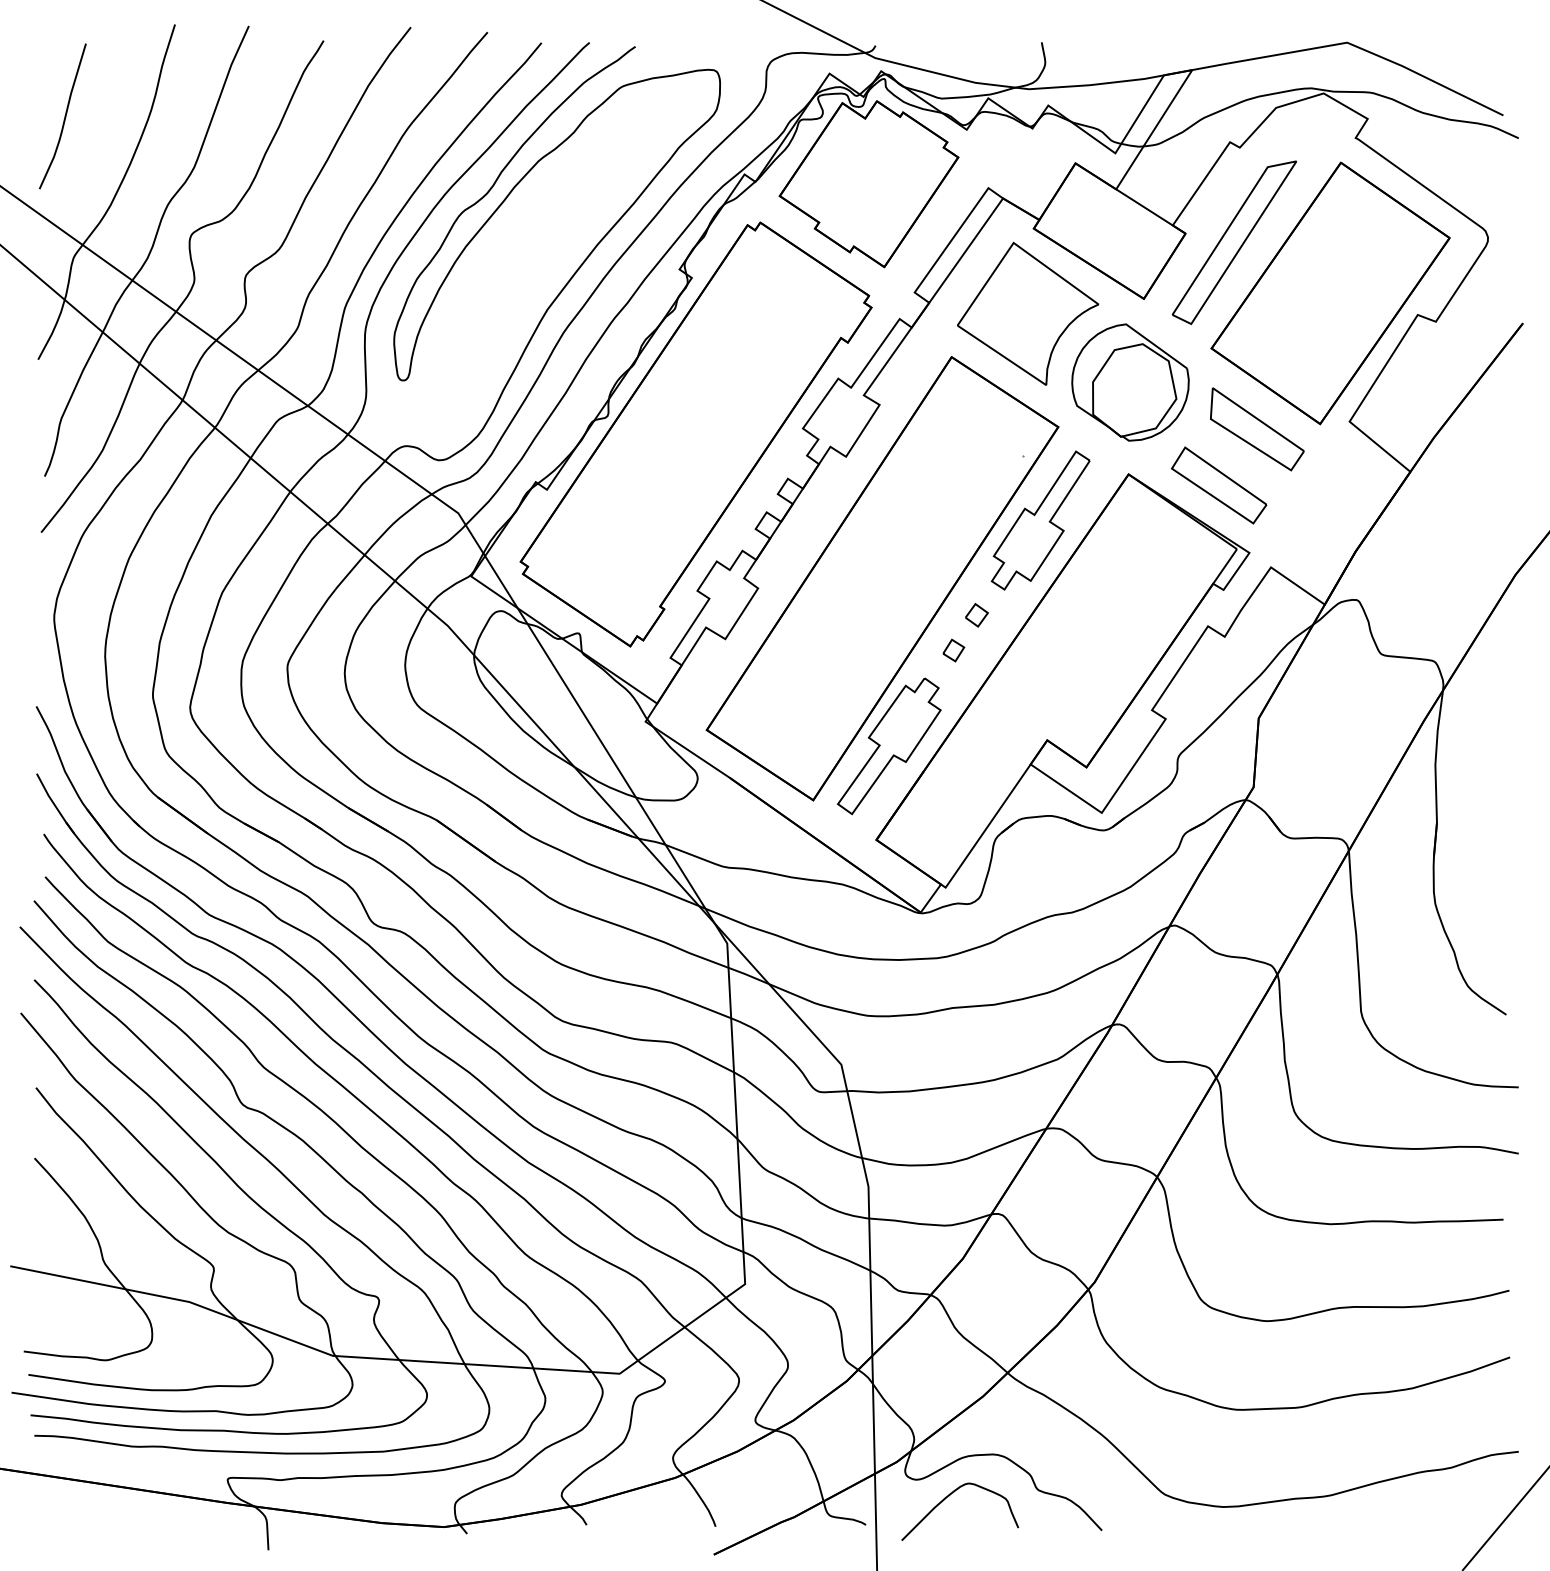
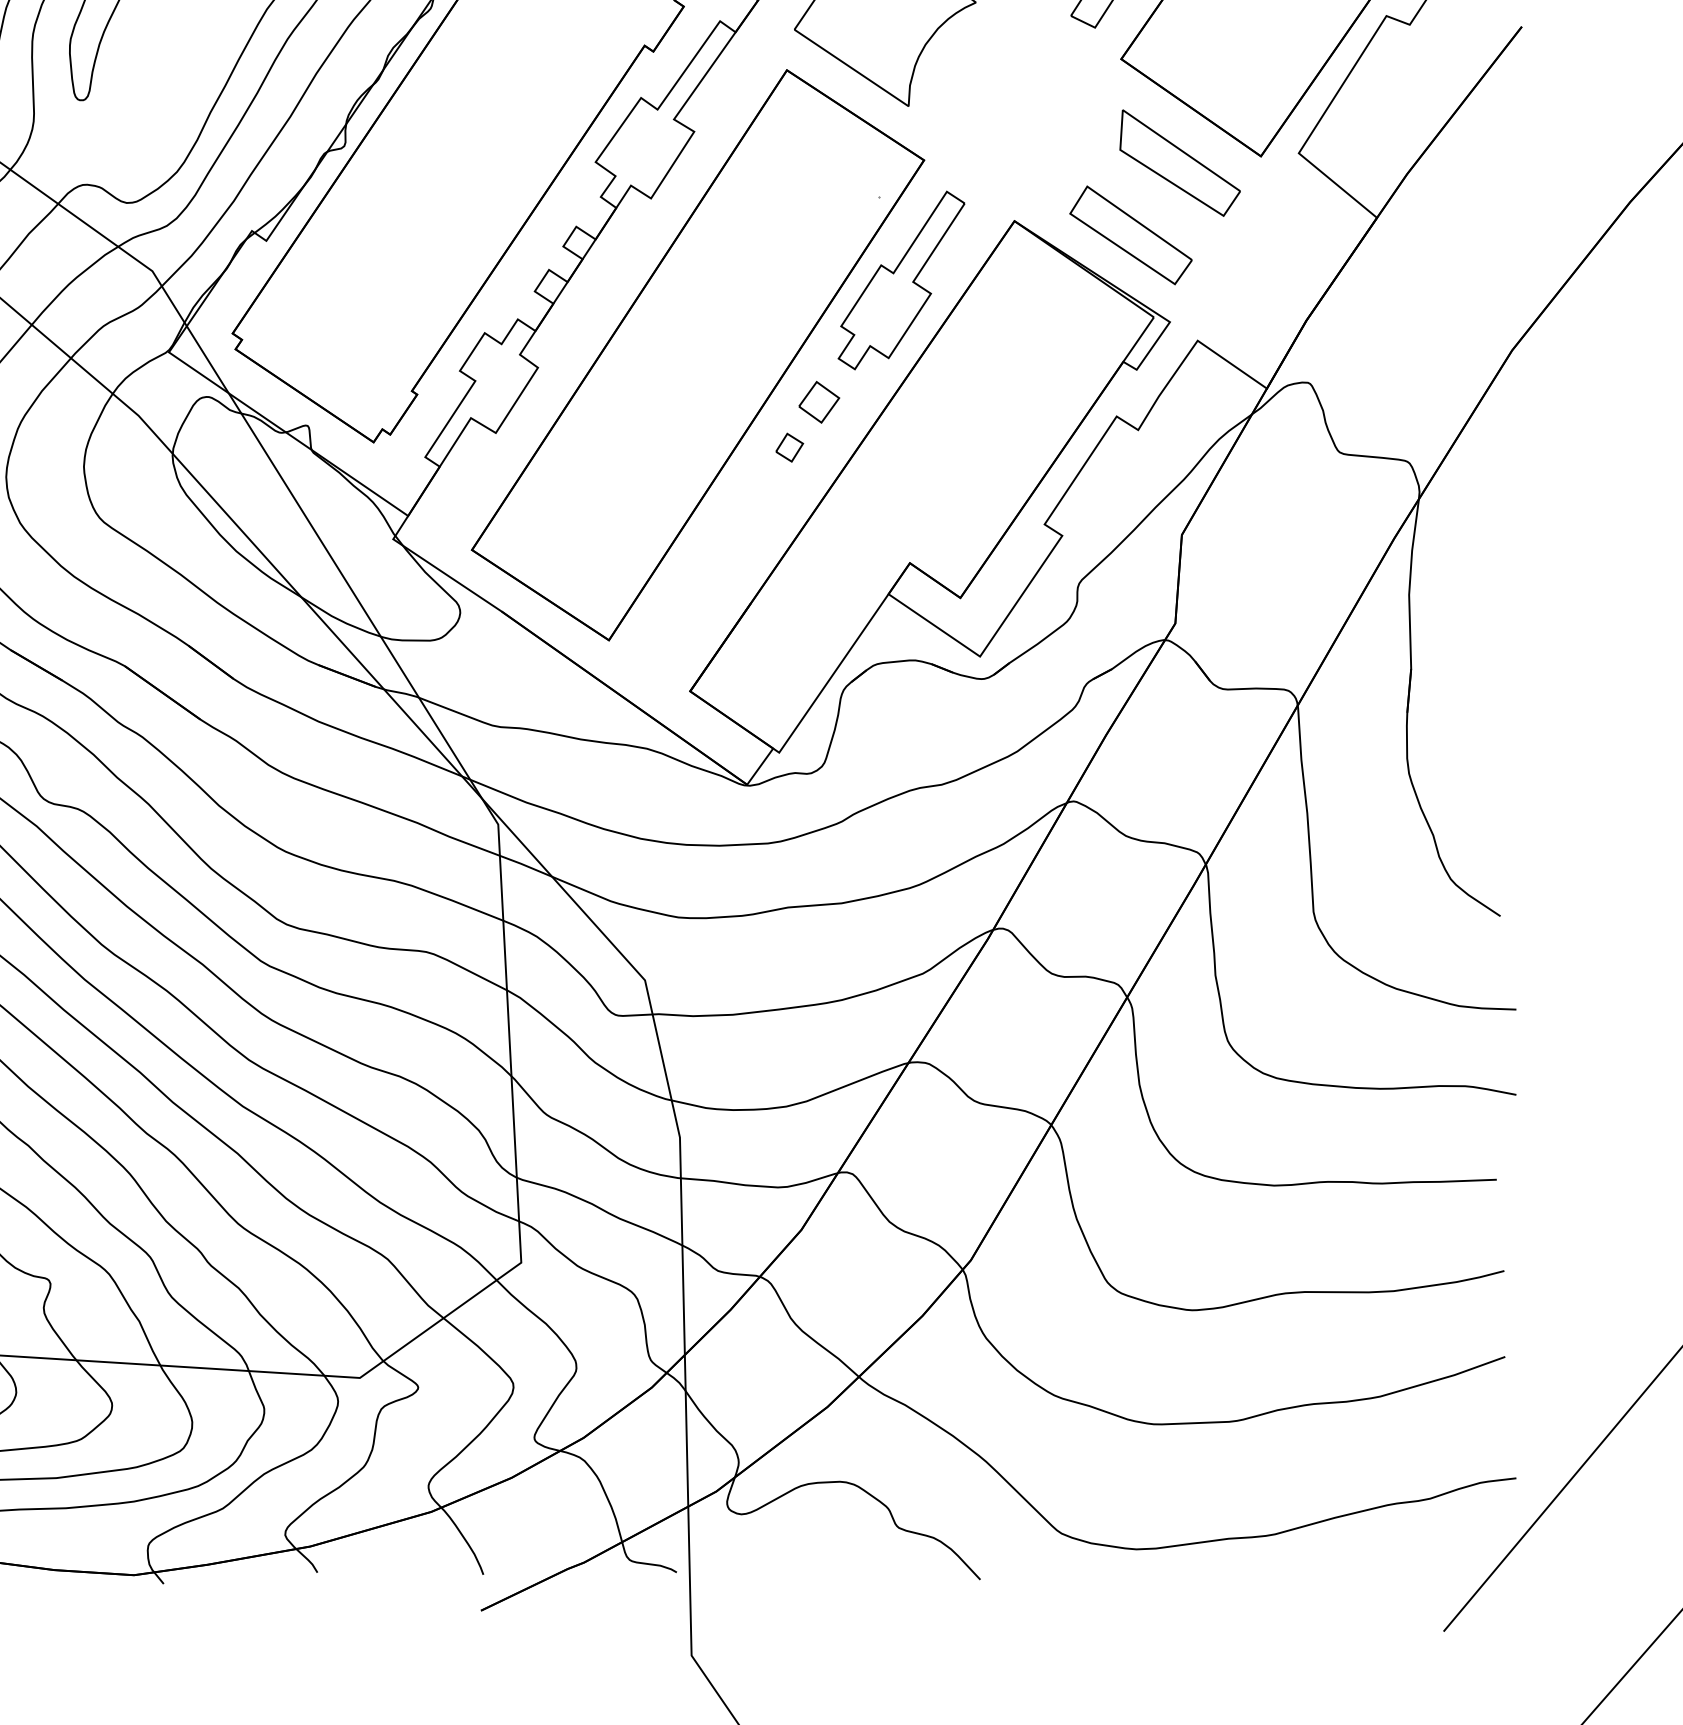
part: (1130, 382) -> (1016, 102), removed
part: (976, 615) -> (818, 402), size x1.4
part: (889, 746) -> (706, 571), removed
curve: (949, 1496) -> (784, 1535), removed

